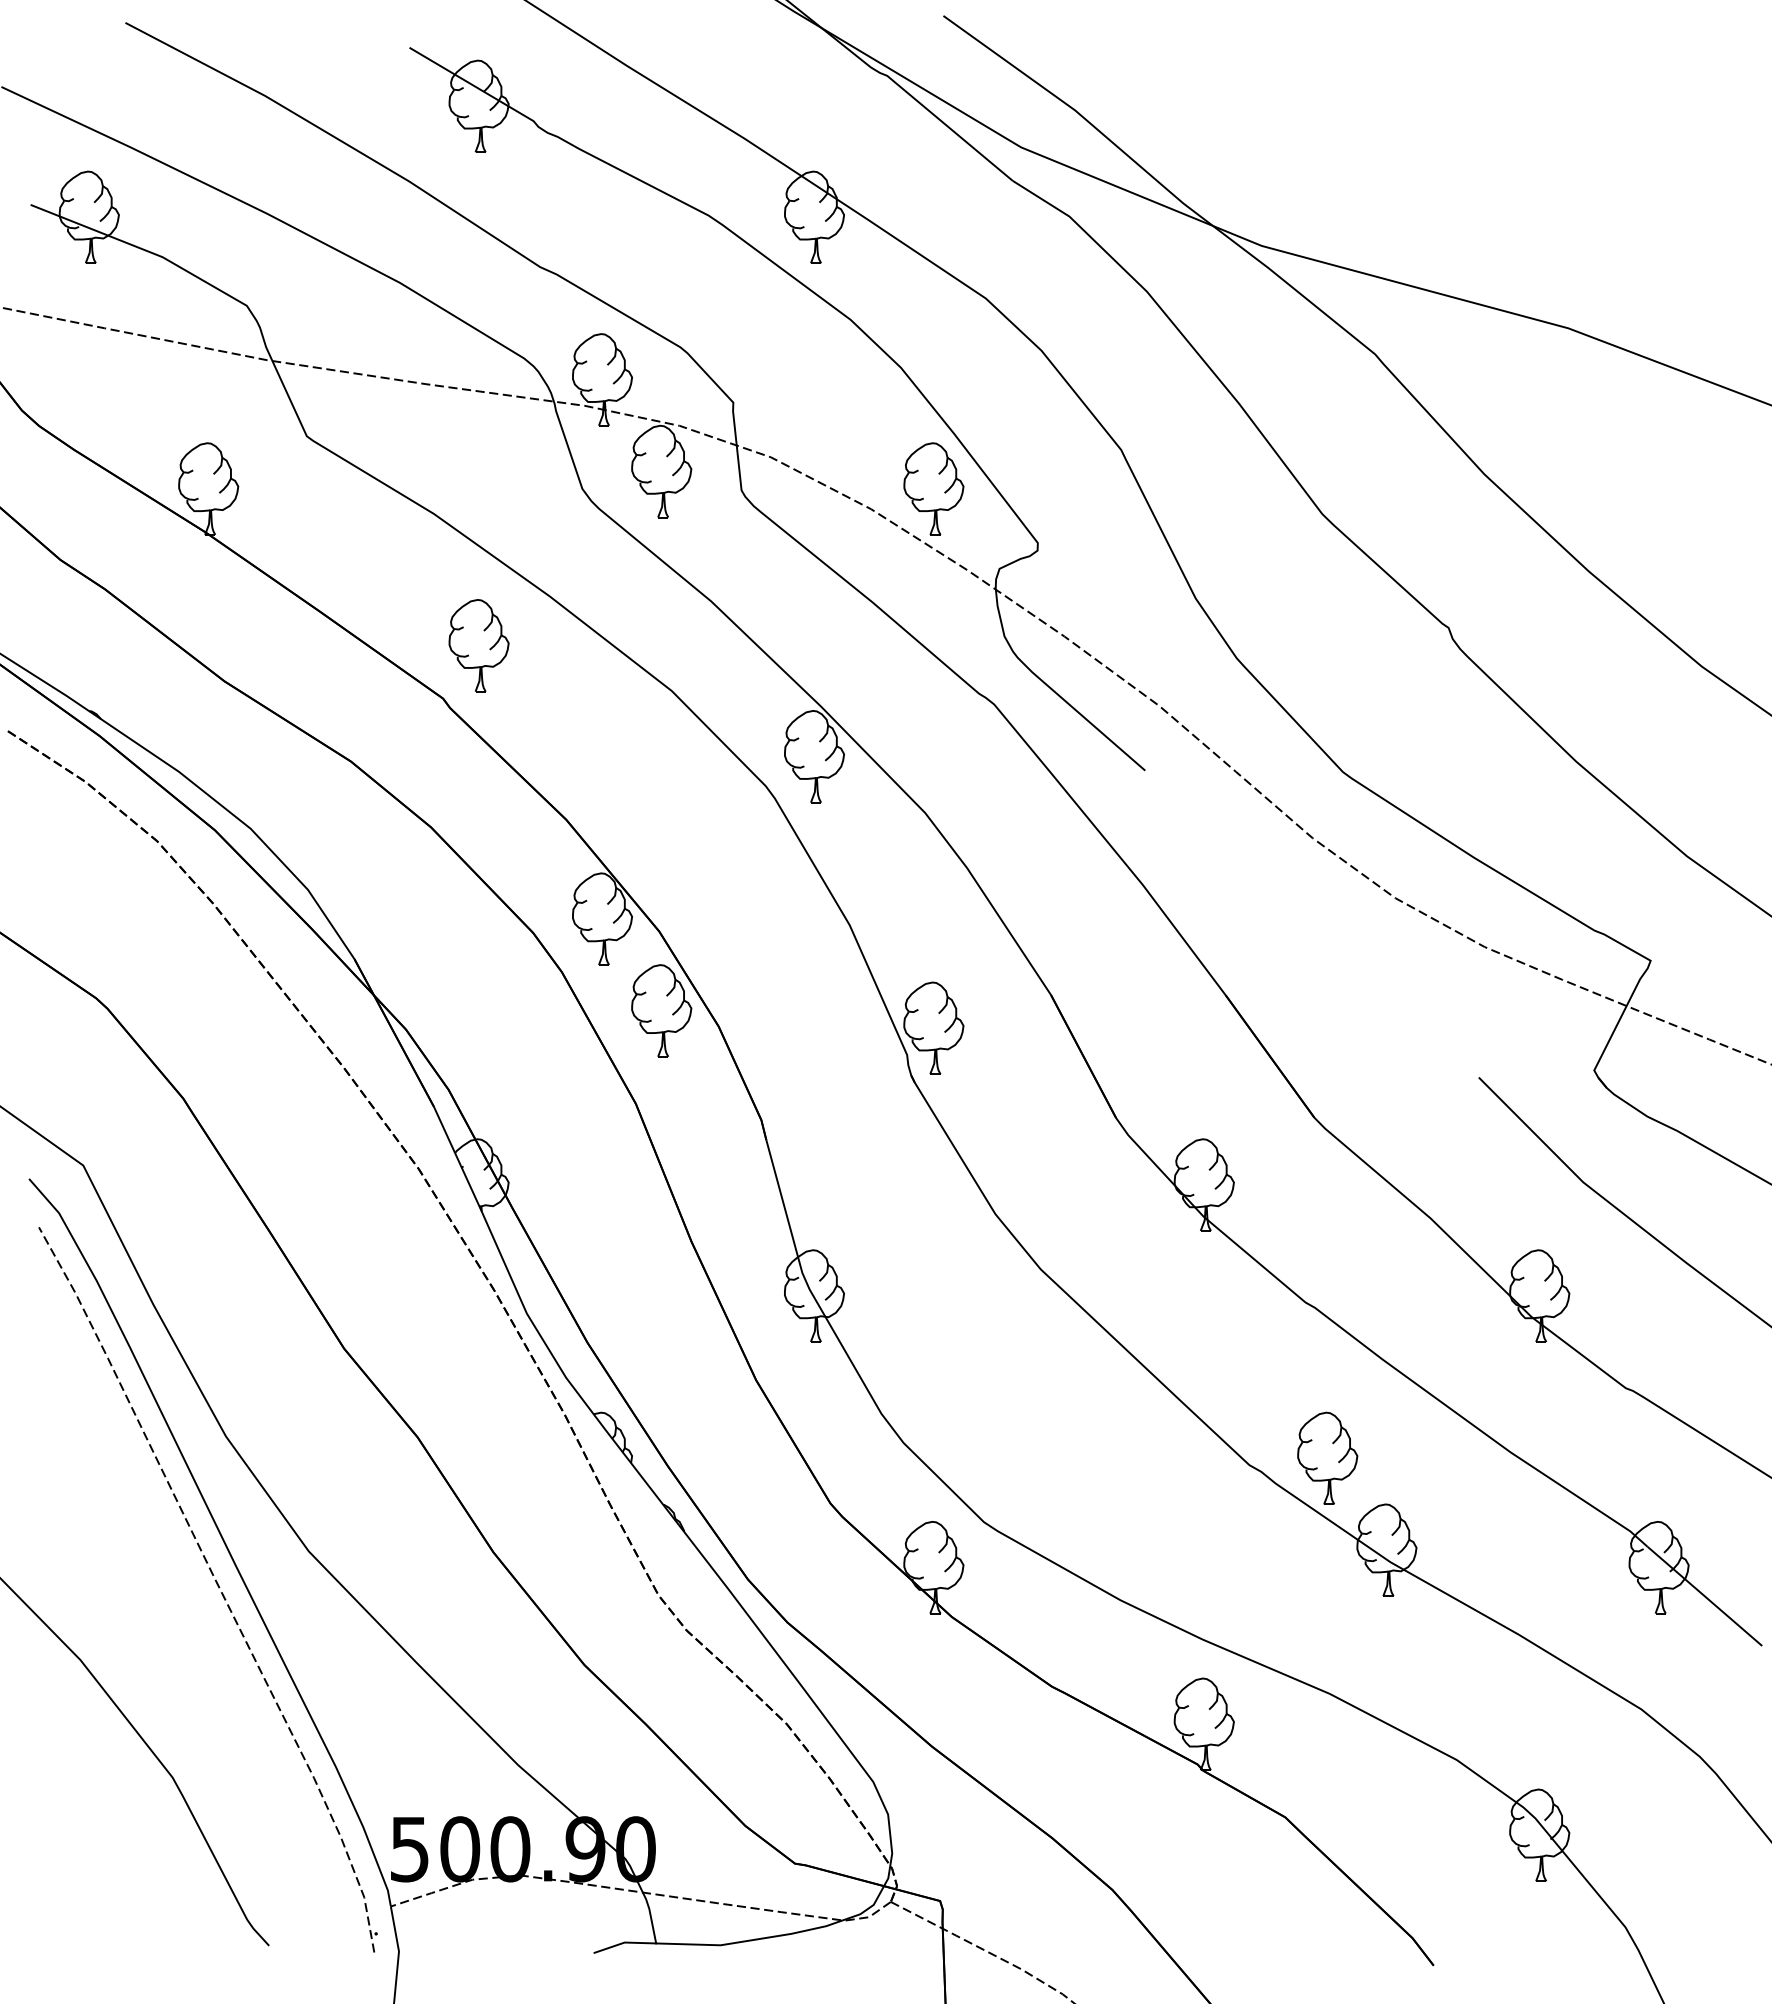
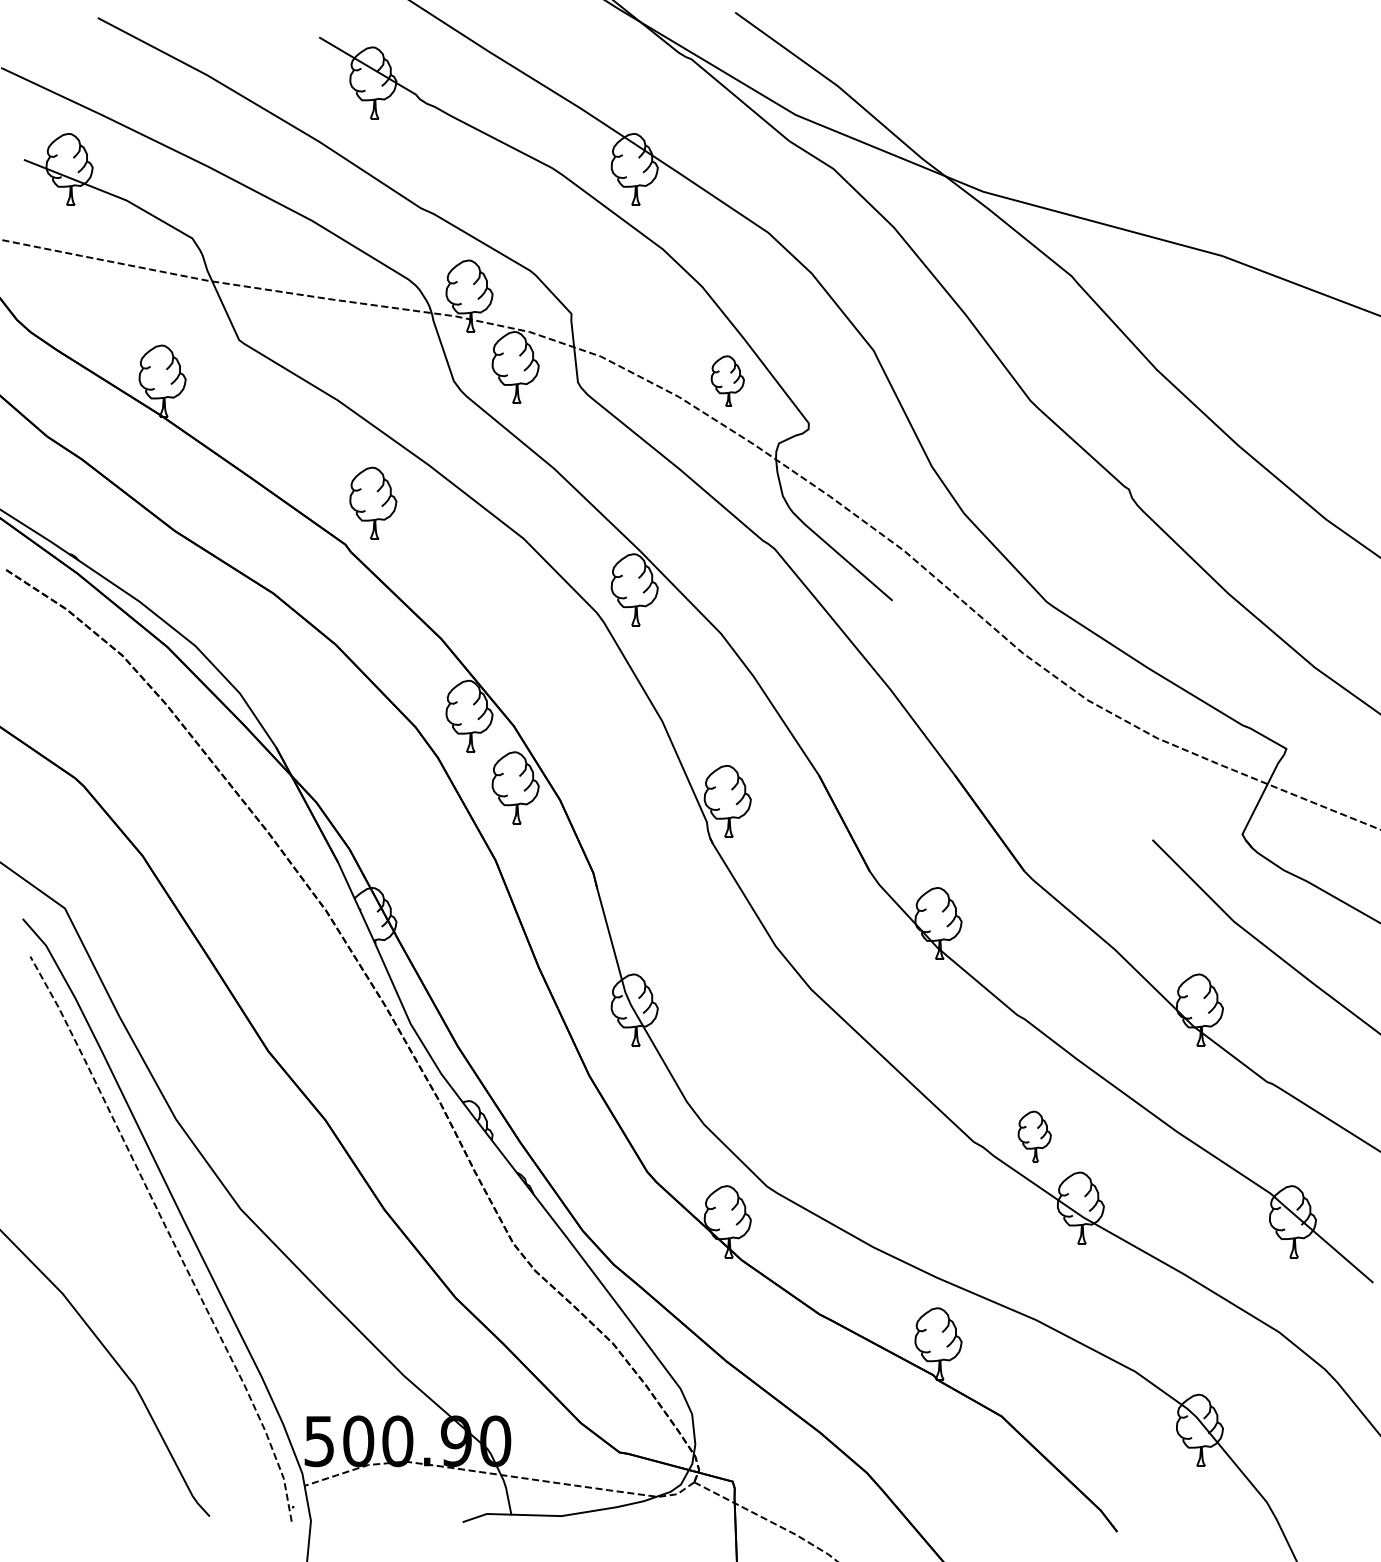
part: (933, 488) -> (727, 380), size x0.7
part: (1327, 1457) -> (1034, 1135), size x0.7

